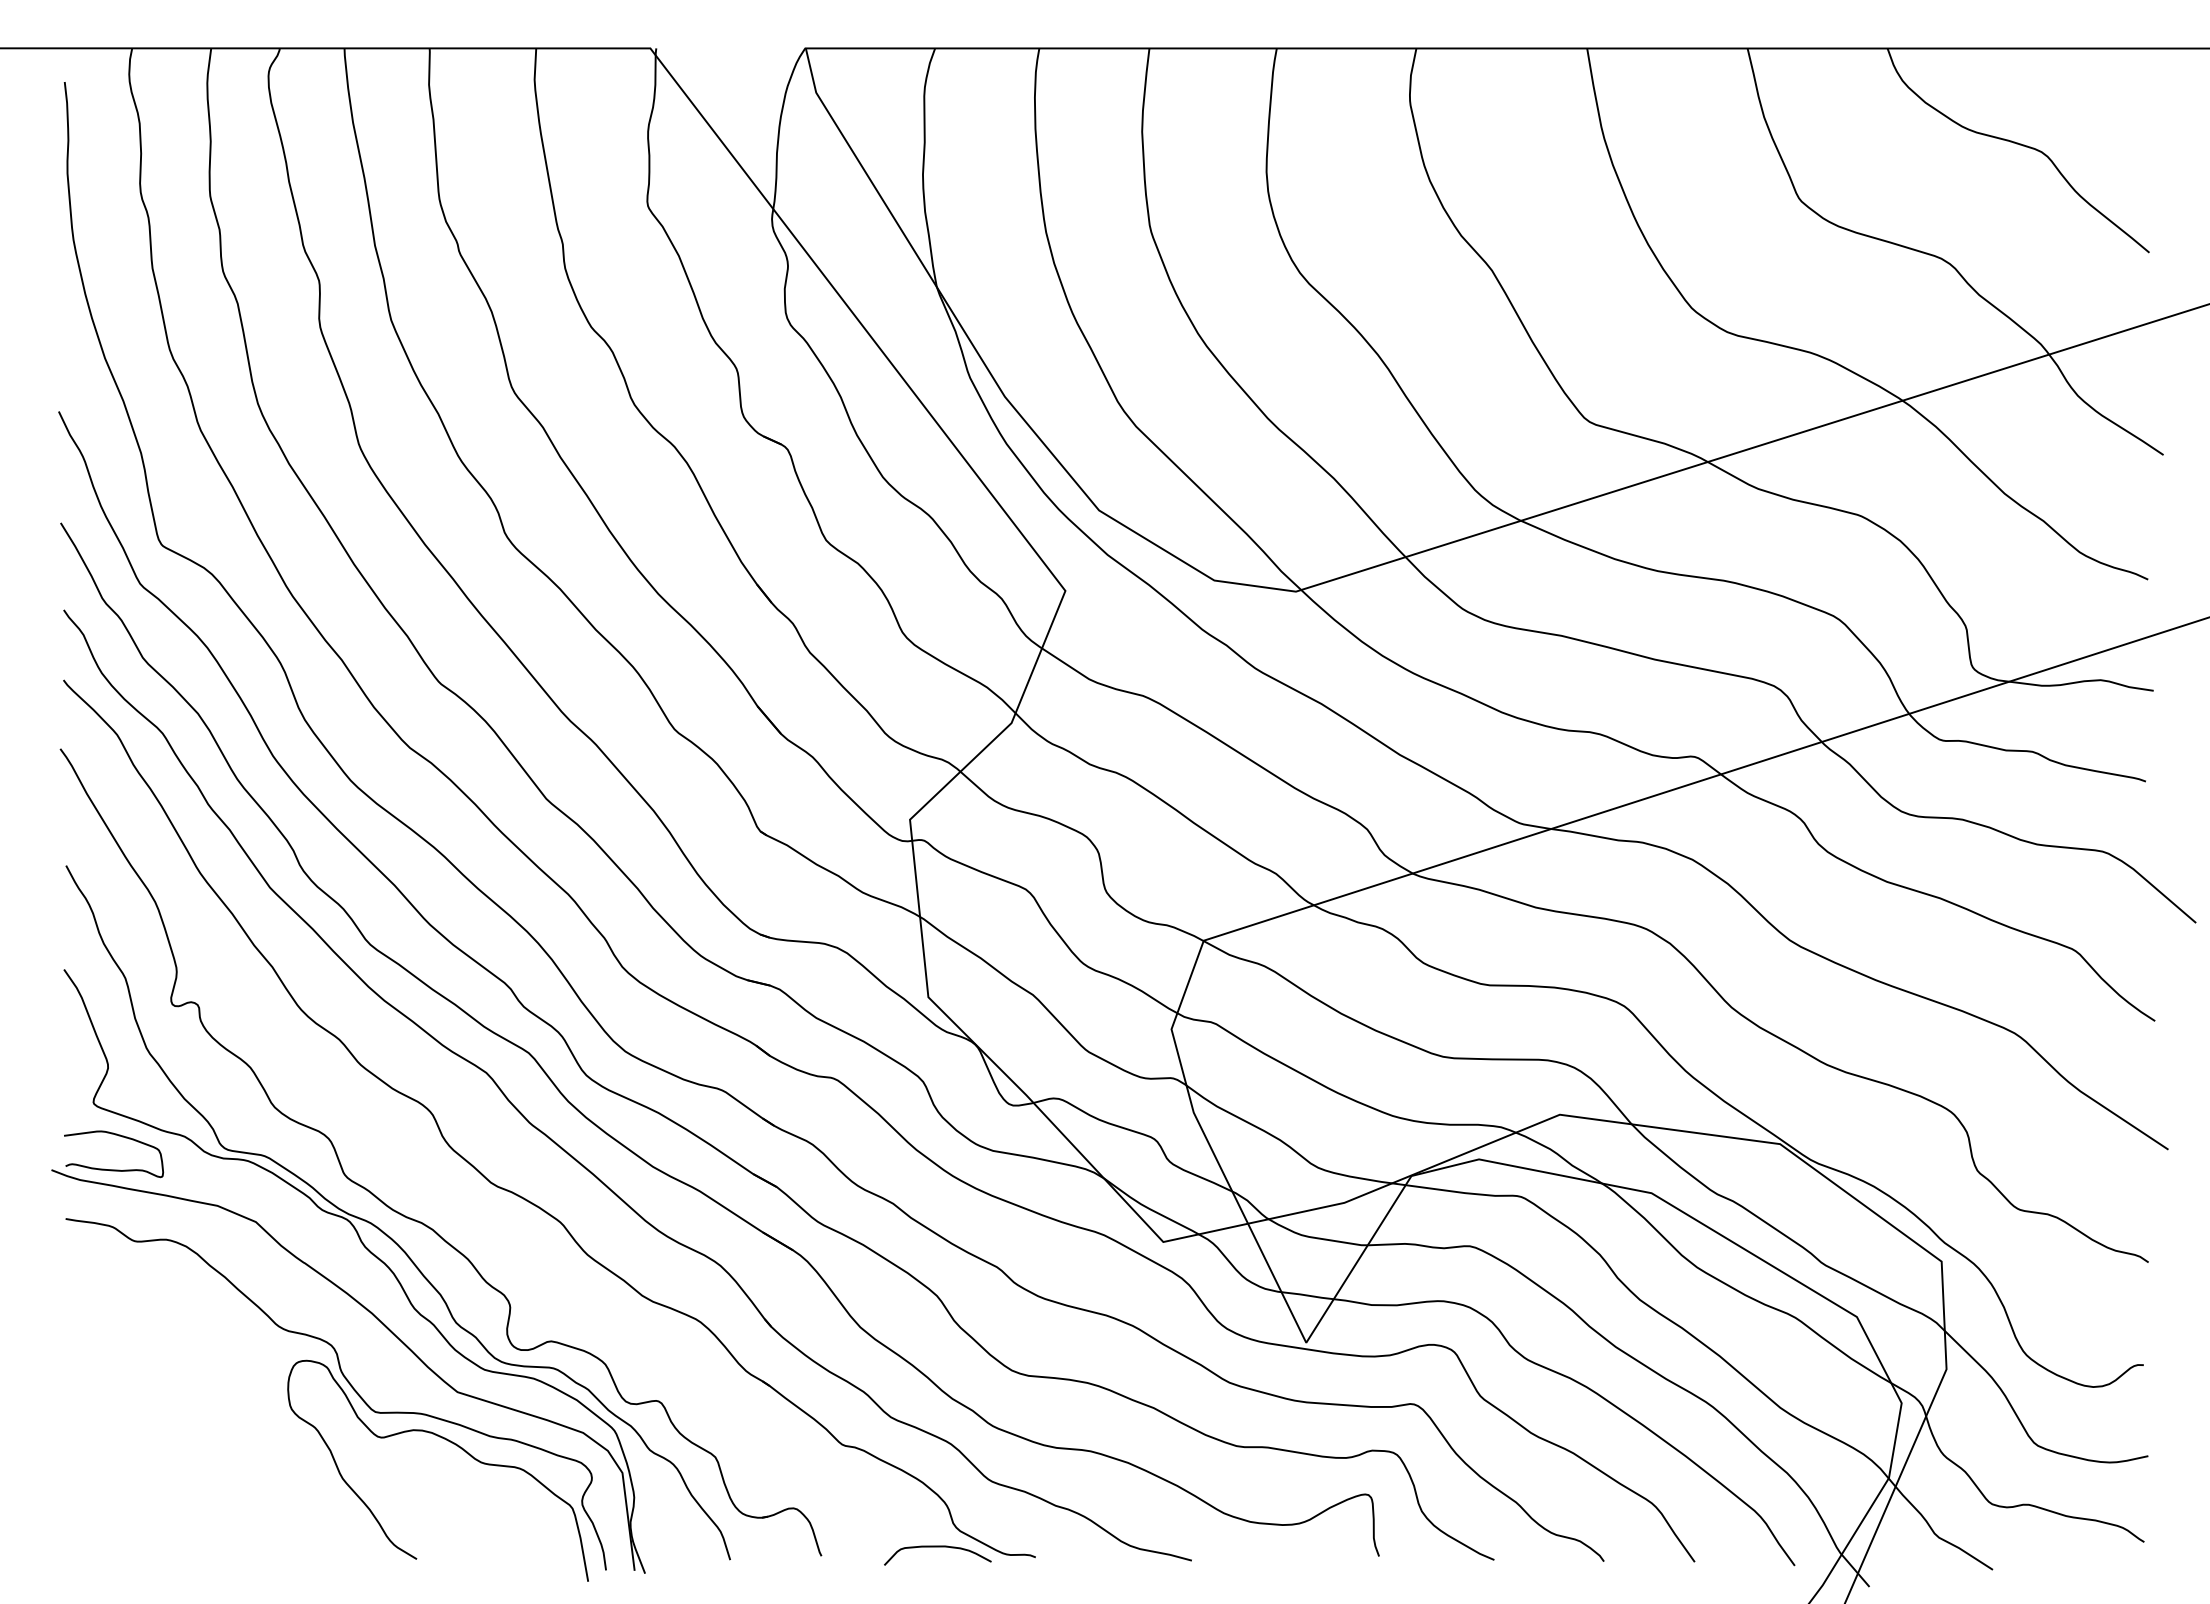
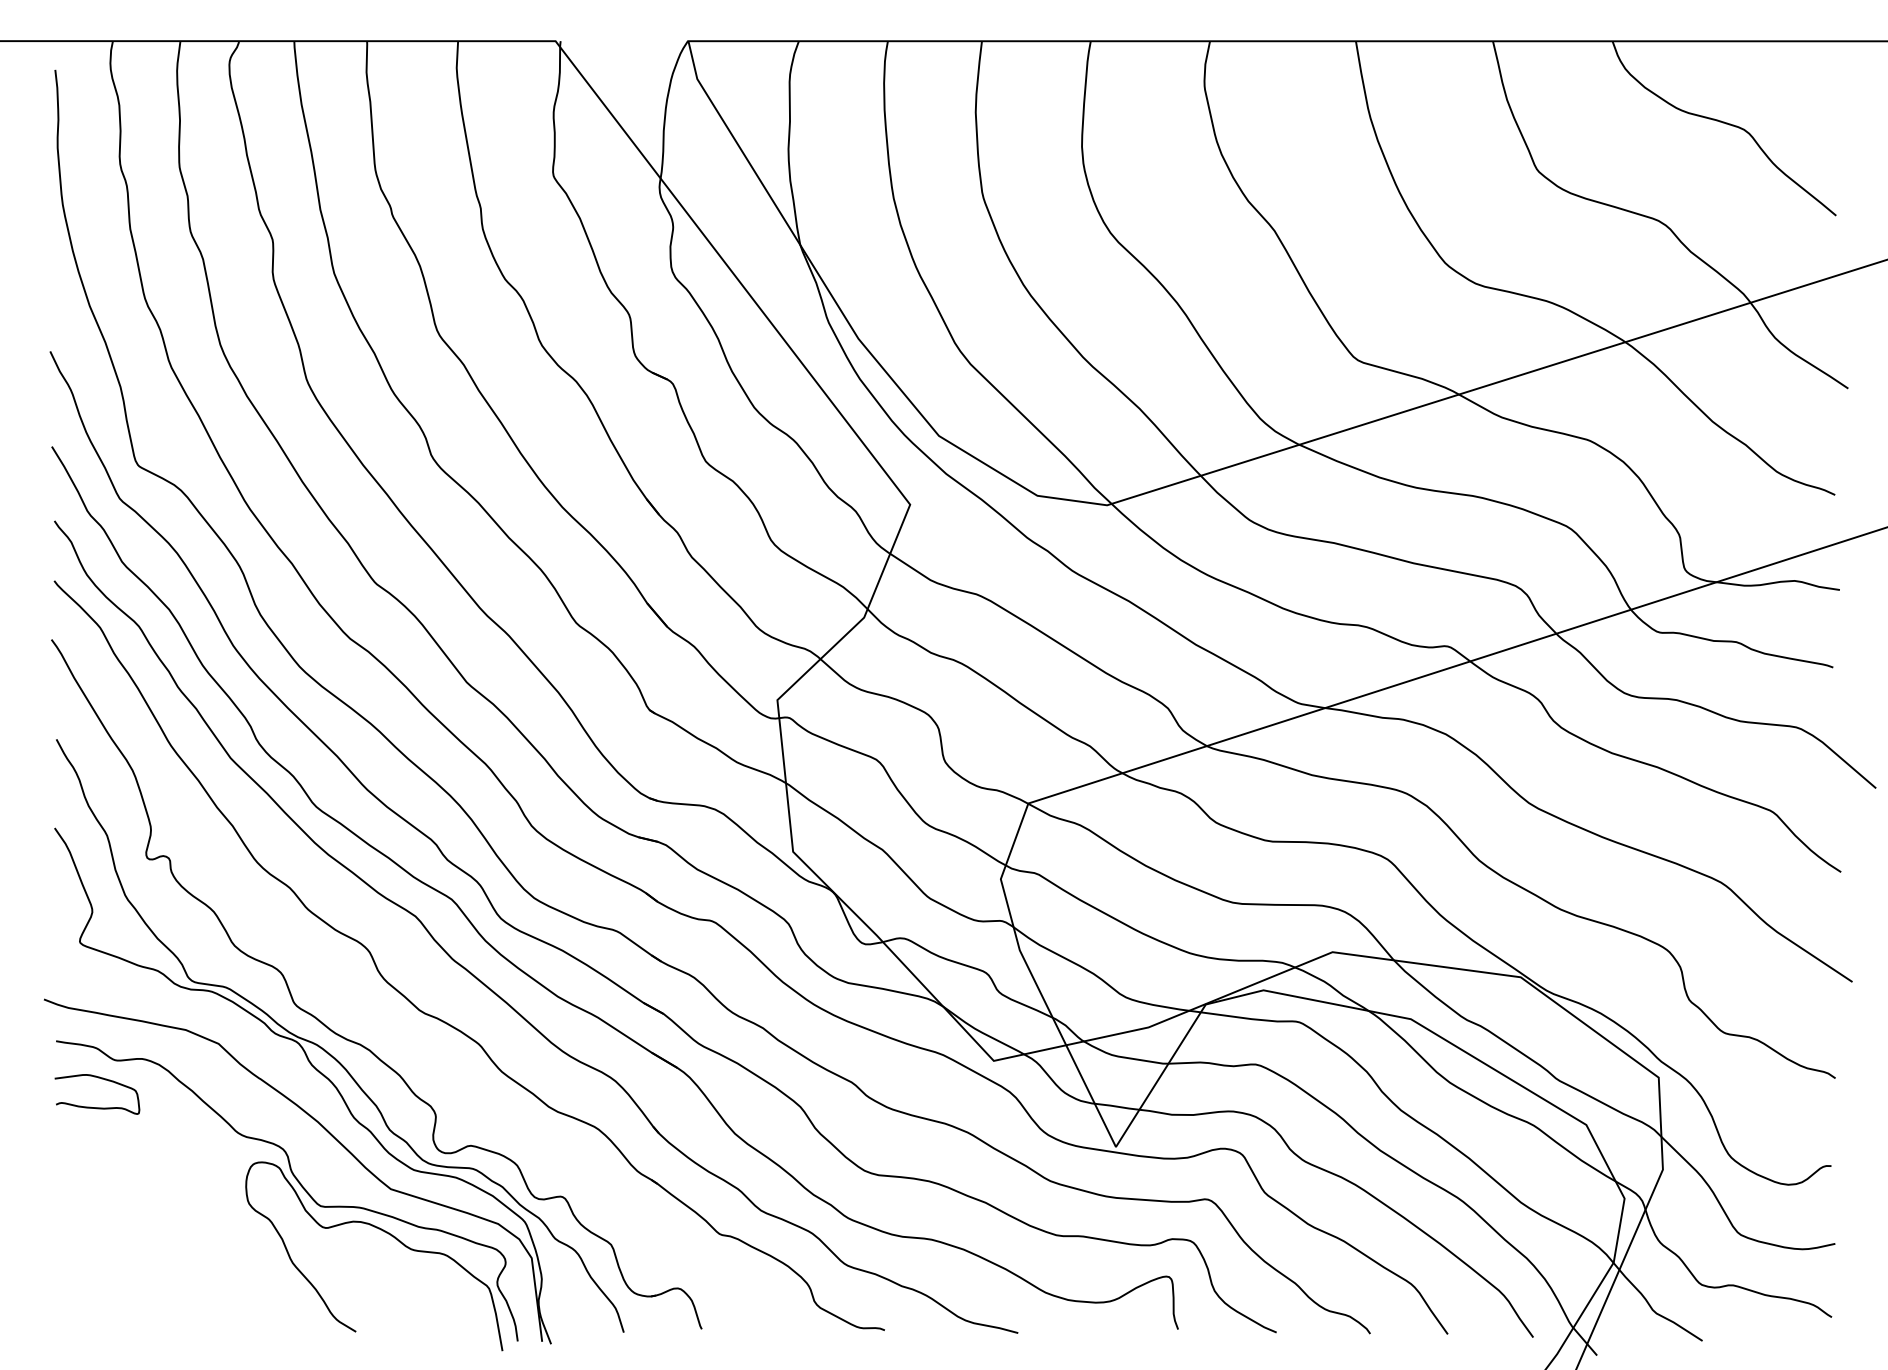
curve: (114, 1169) -> (97, 1107), moved
curve: (937, 1547) -> (800, 1321), removed

